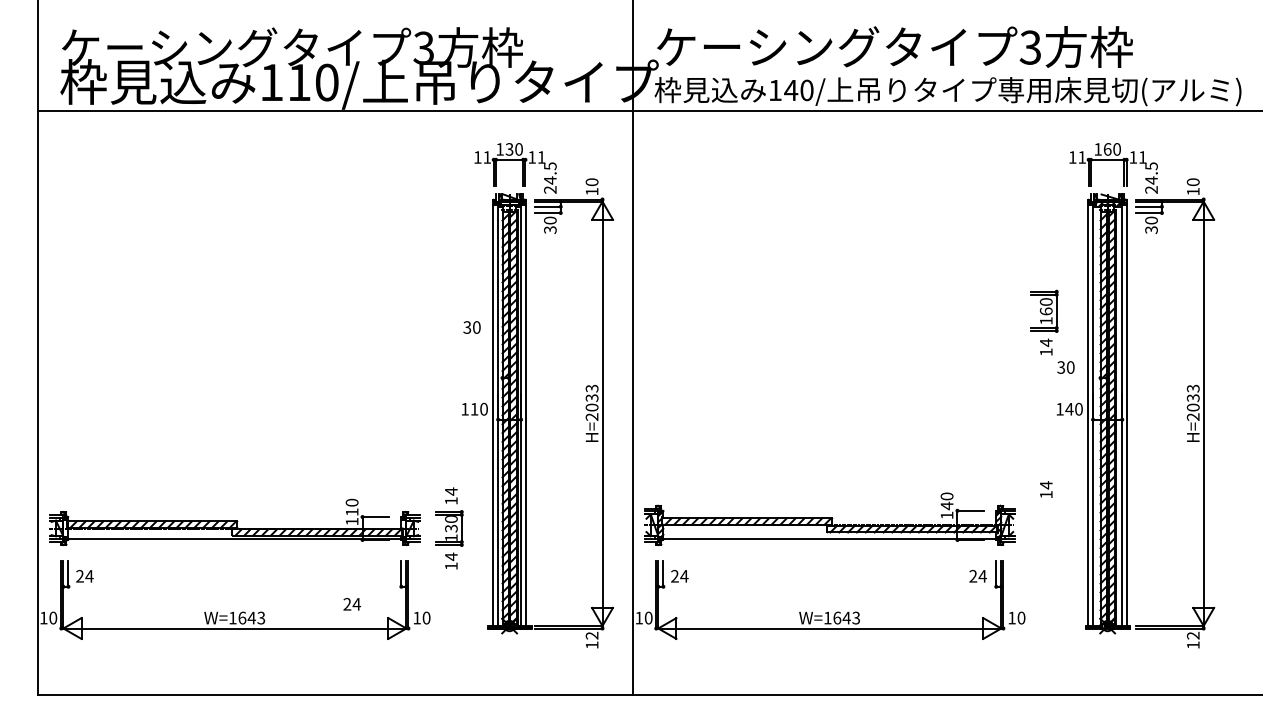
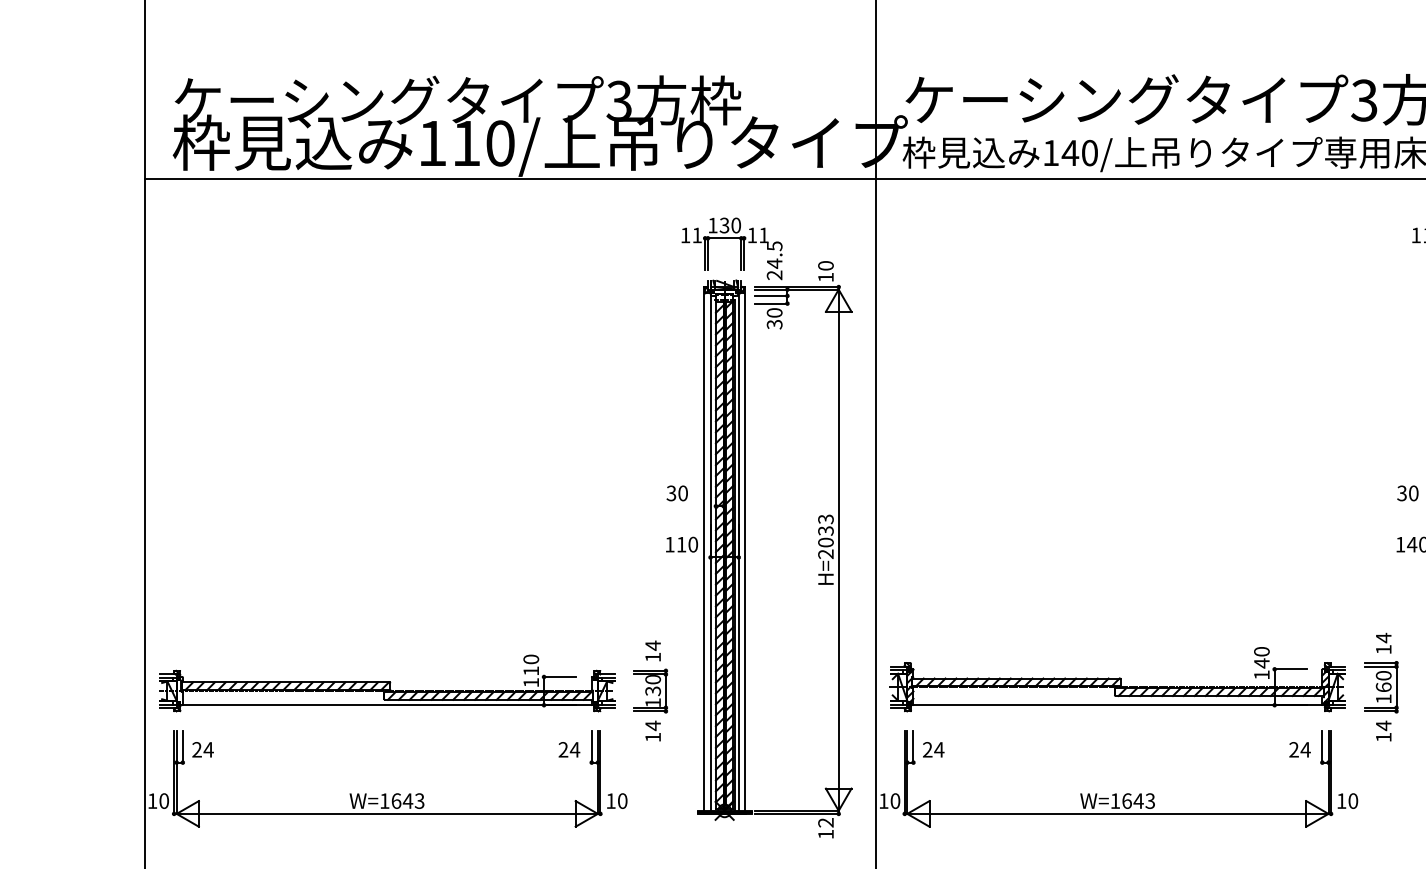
part: (1044, 322) -> (1381, 700), moved
text: (471, 327) -> (676, 493), moved
text: (352, 604) -> (569, 750), moved

